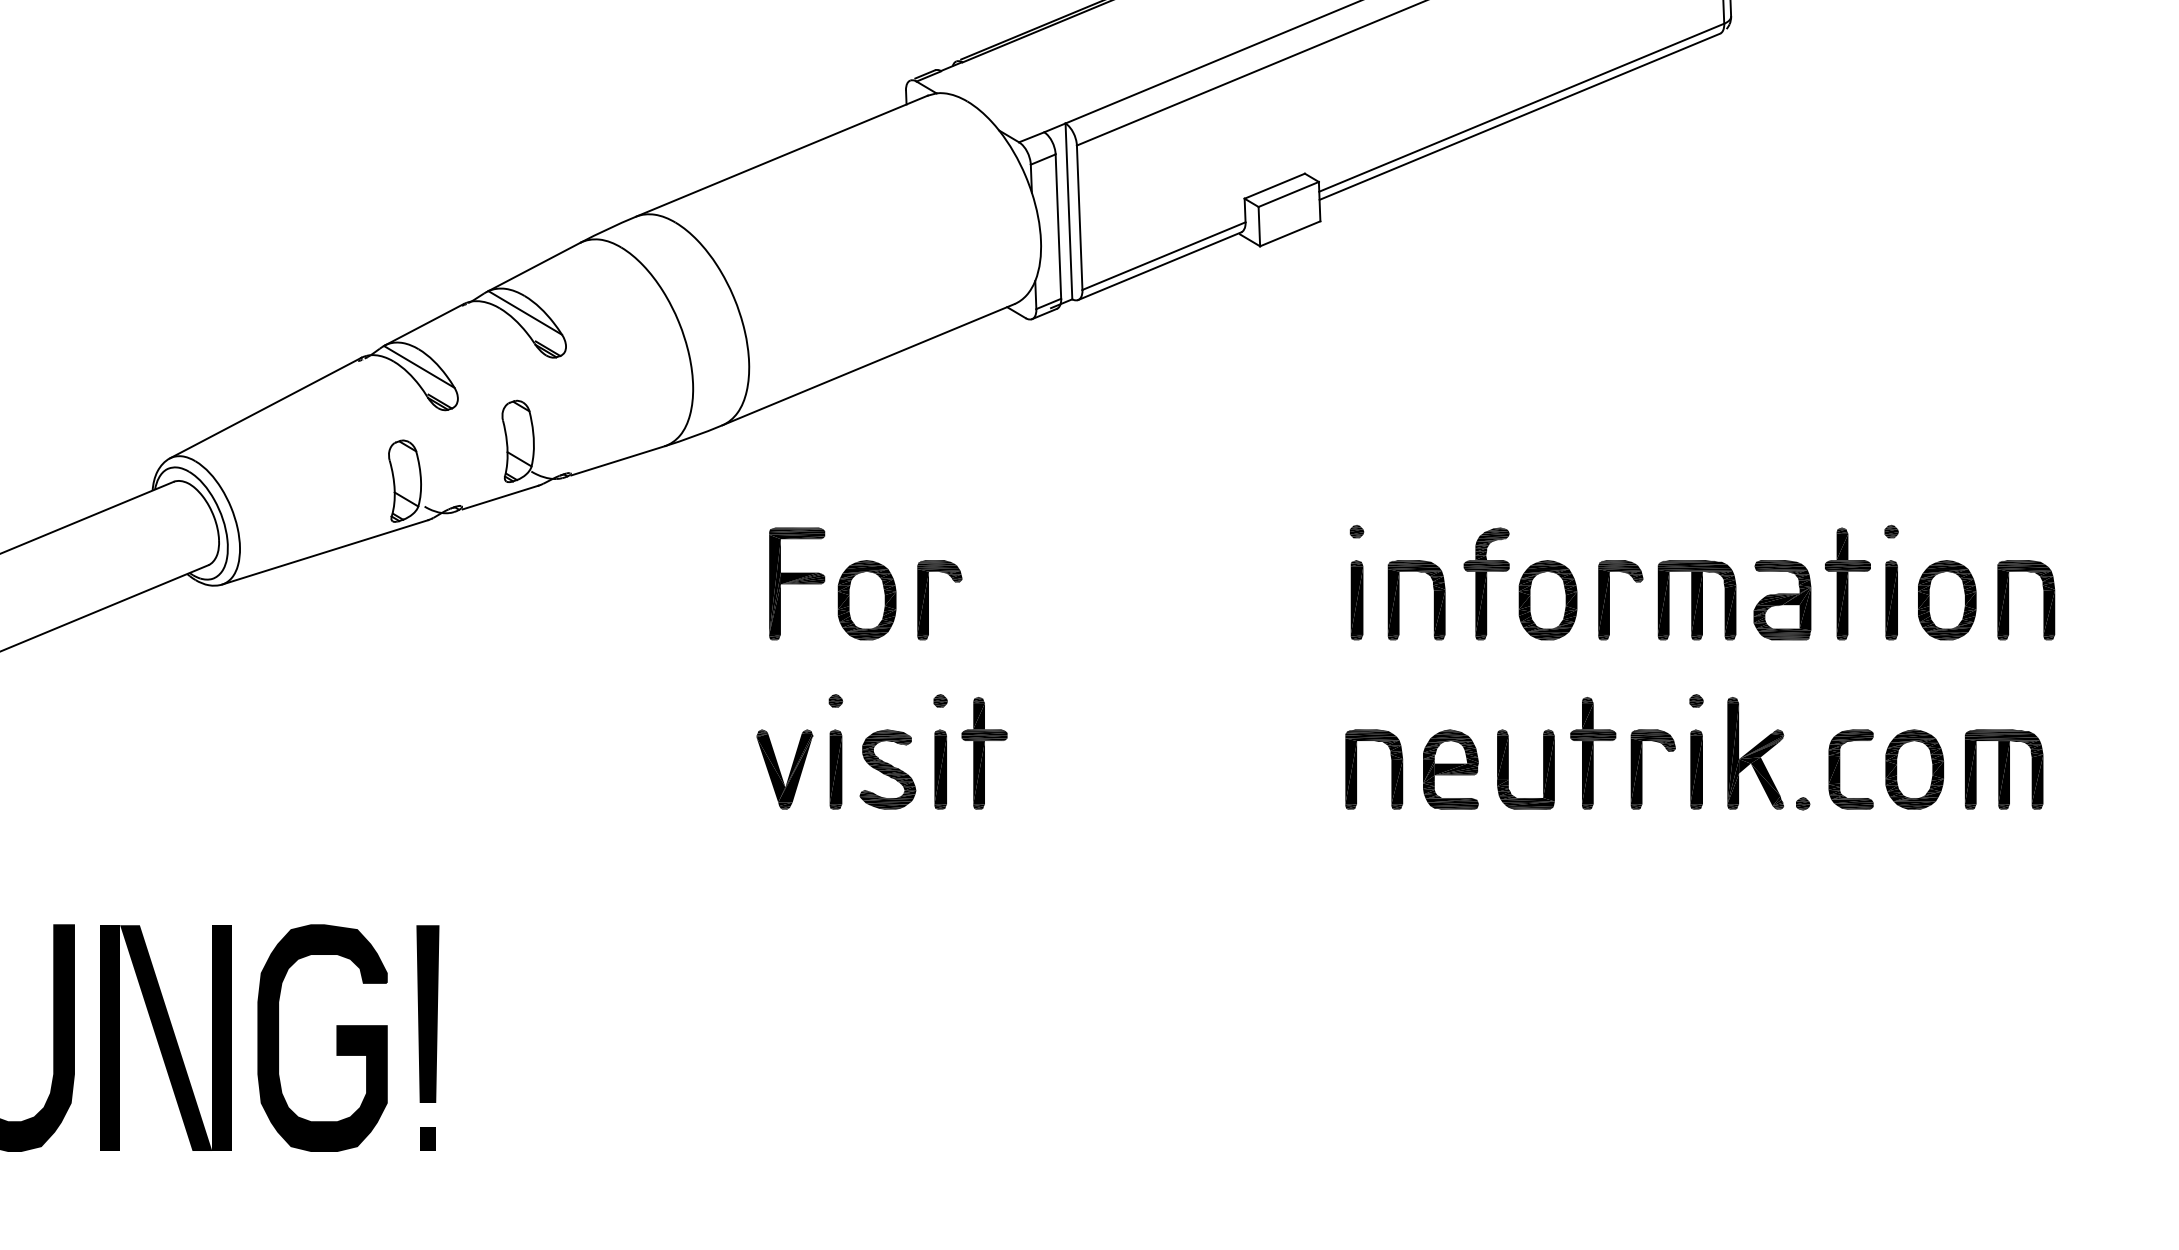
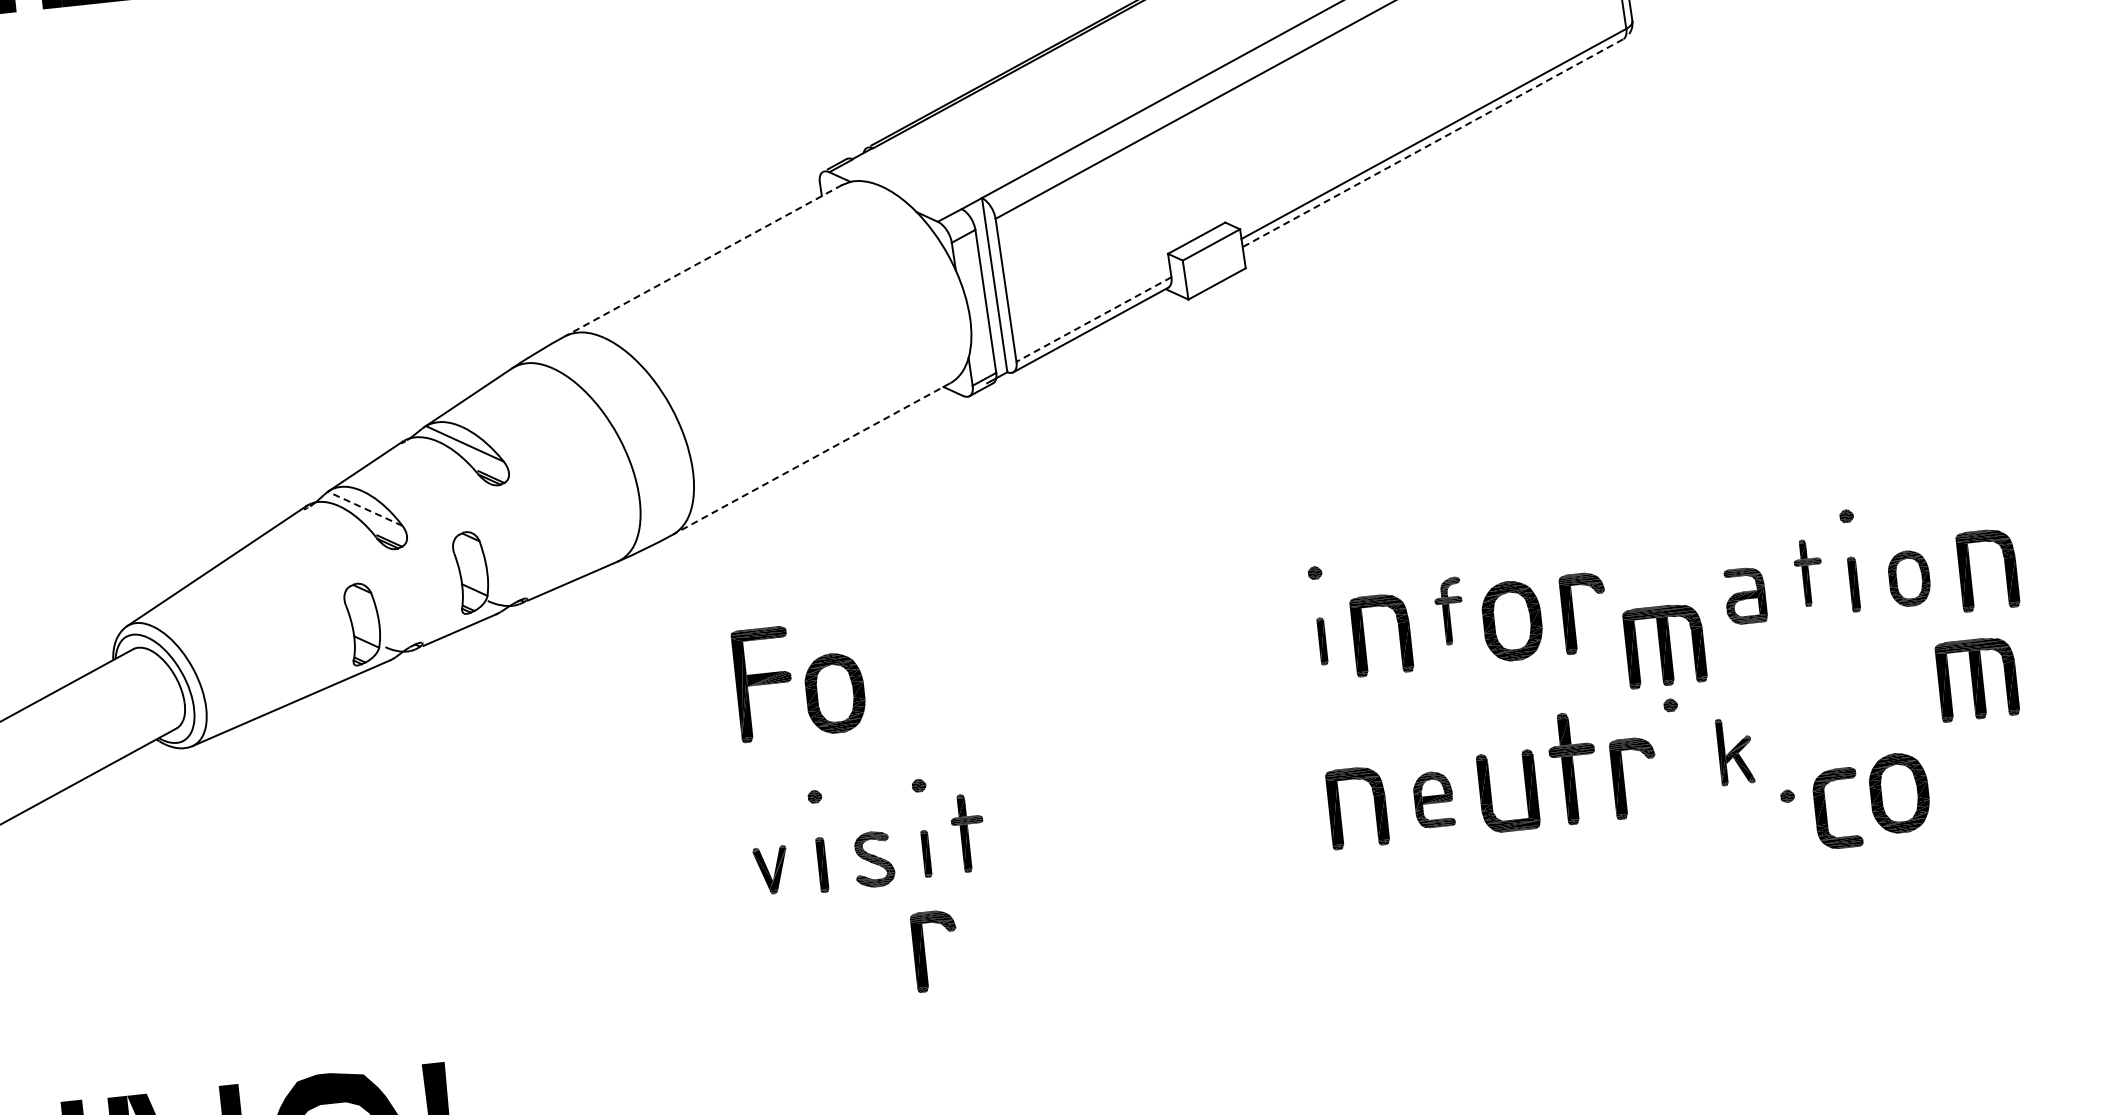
line: (1519, 116) -> (1432, 142), solid -> dashed
line: (781, 156) -> (703, 261), solid -> dashed
line: (1163, 256) -> (1093, 319), solid -> dashed
line: (868, 364) -> (811, 458), solid -> dashed
line: (419, 367) -> (365, 509), solid -> dashed
part: (1486, 583) -> (1449, 610), size x0.6
part: (1847, 583) -> (1808, 572), size x0.6
part: (928, 600) -> (924, 952), moved
part: (1356, 600) -> (1321, 641), size x0.6
part: (1696, 600) -> (1664, 646), moved
part: (1782, 600) -> (1745, 596), size x0.7
part: (1891, 600) -> (1853, 584), size x0.7
part: (1947, 600) -> (1909, 578), size x0.7
part: (984, 753) -> (968, 833), size x0.7
part: (1755, 753) -> (1734, 751), size x0.6
part: (784, 769) -> (771, 870), size x0.6
part: (835, 769) -> (821, 864), size x0.7
part: (887, 769) -> (873, 859), size x0.7
part: (940, 769) -> (926, 853), size x0.6
part: (1450, 769) -> (1433, 799), size x0.7
part: (1696, 769) -> (1677, 773), removed
part: (1840, 769) -> (1826, 809), moved
part: (1914, 769) -> (1899, 793), moved
part: (2004, 769) -> (1977, 679), moved

